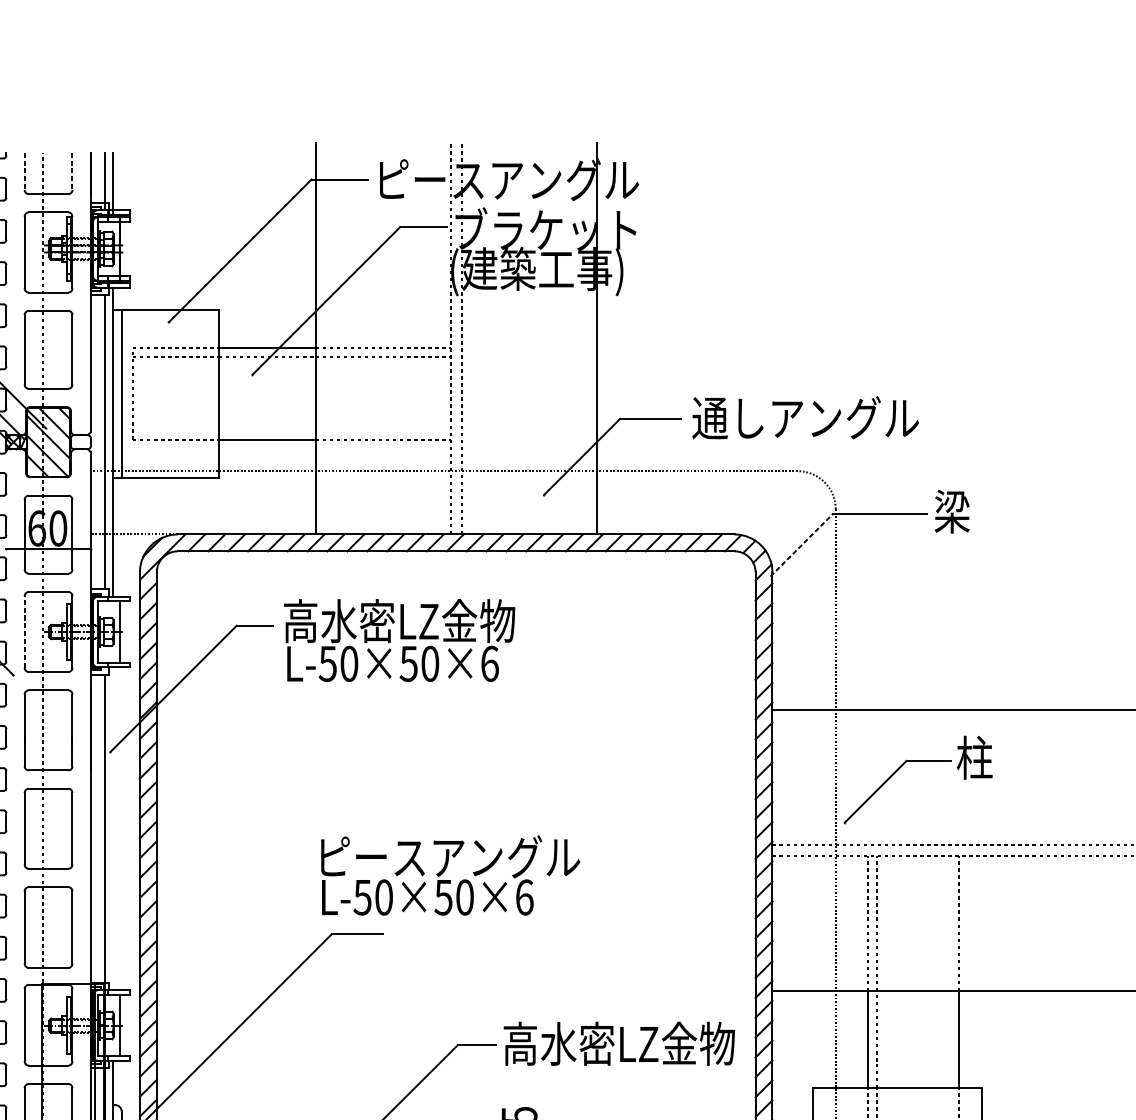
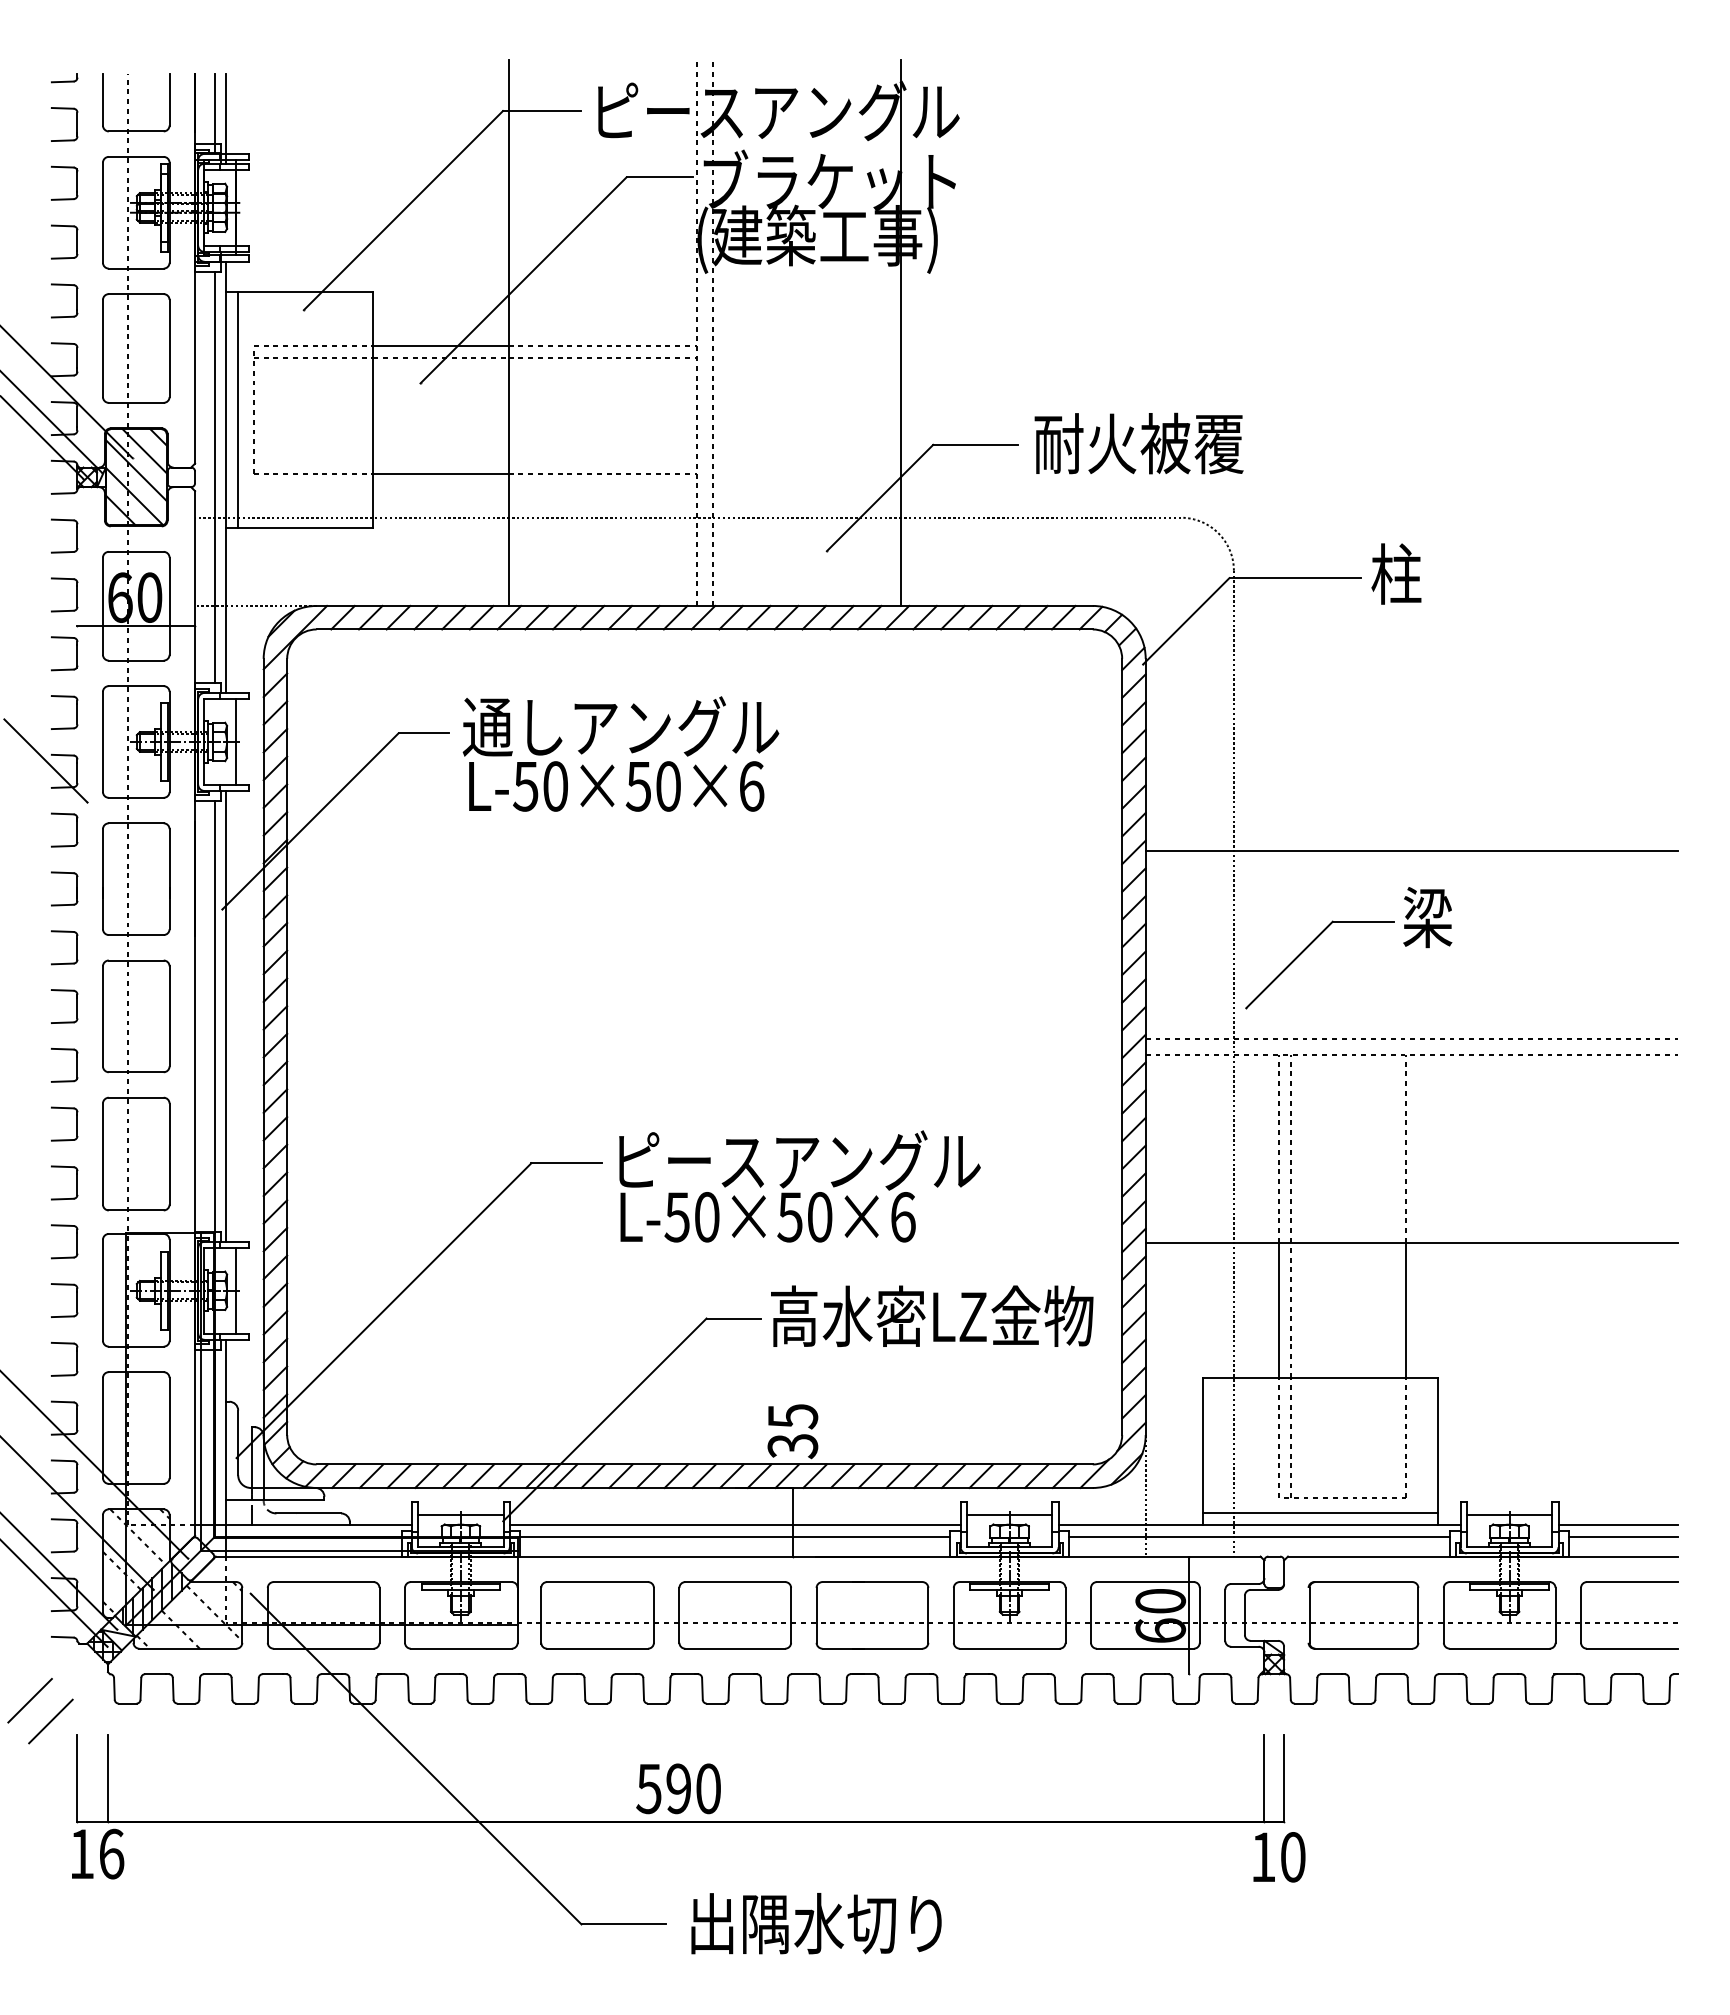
line: (24, 171) -> (102, 100), dashed -> solid
line: (72, 171) -> (169, 100), dashed -> solid
text: (805, 417) -> (1191, 443), 通しアングル -> 耐火被覆
text: (952, 511) -> (1396, 573), 梁 -> 柱
line: (801, 544) -> (1186, 620), dashed -> solid
text: (398, 620) -> (624, 726), 高水密LZ金物 -> 通しアングル
line: (24, 631) -> (102, 741), dashed -> solid
text: (974, 757) -> (1427, 917), 柱 -> 梁
line: (113, 828) -> (226, 1015), added
text: (450, 875) -> (799, 1186), moved

